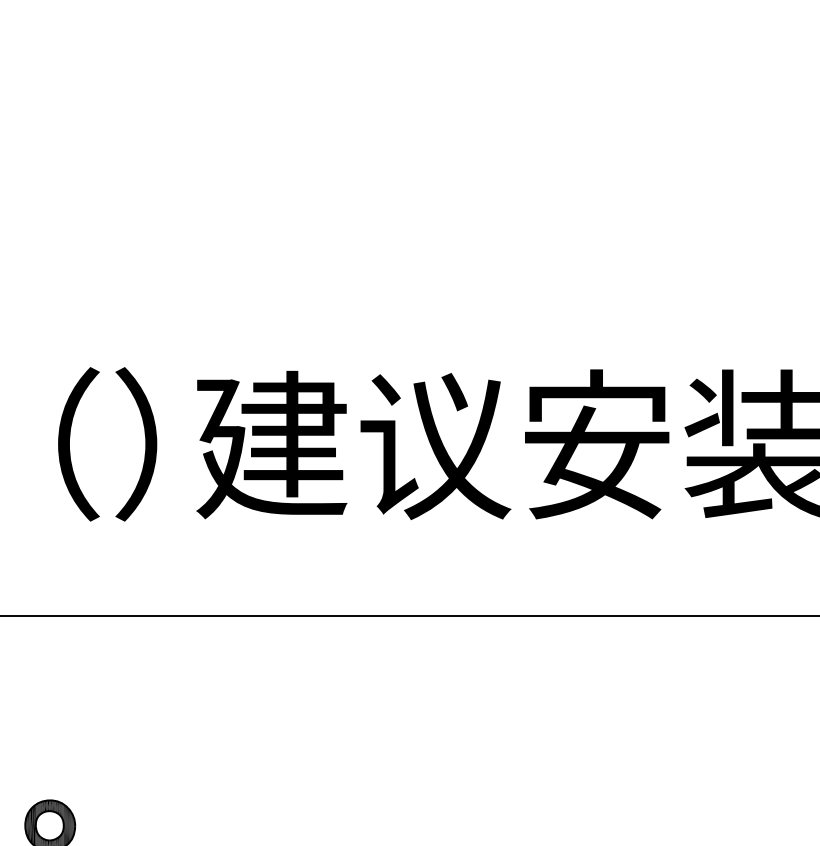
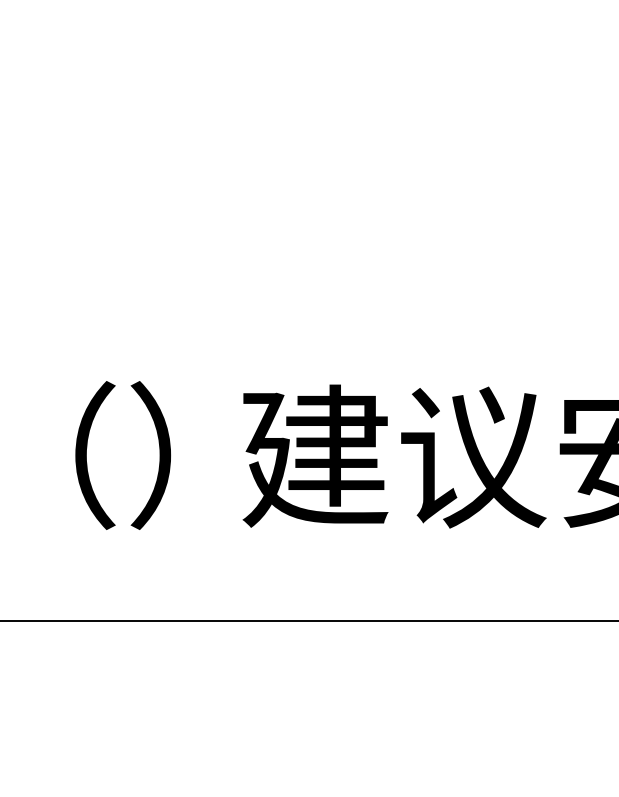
text: (107, 444) -> (123, 455), moved

